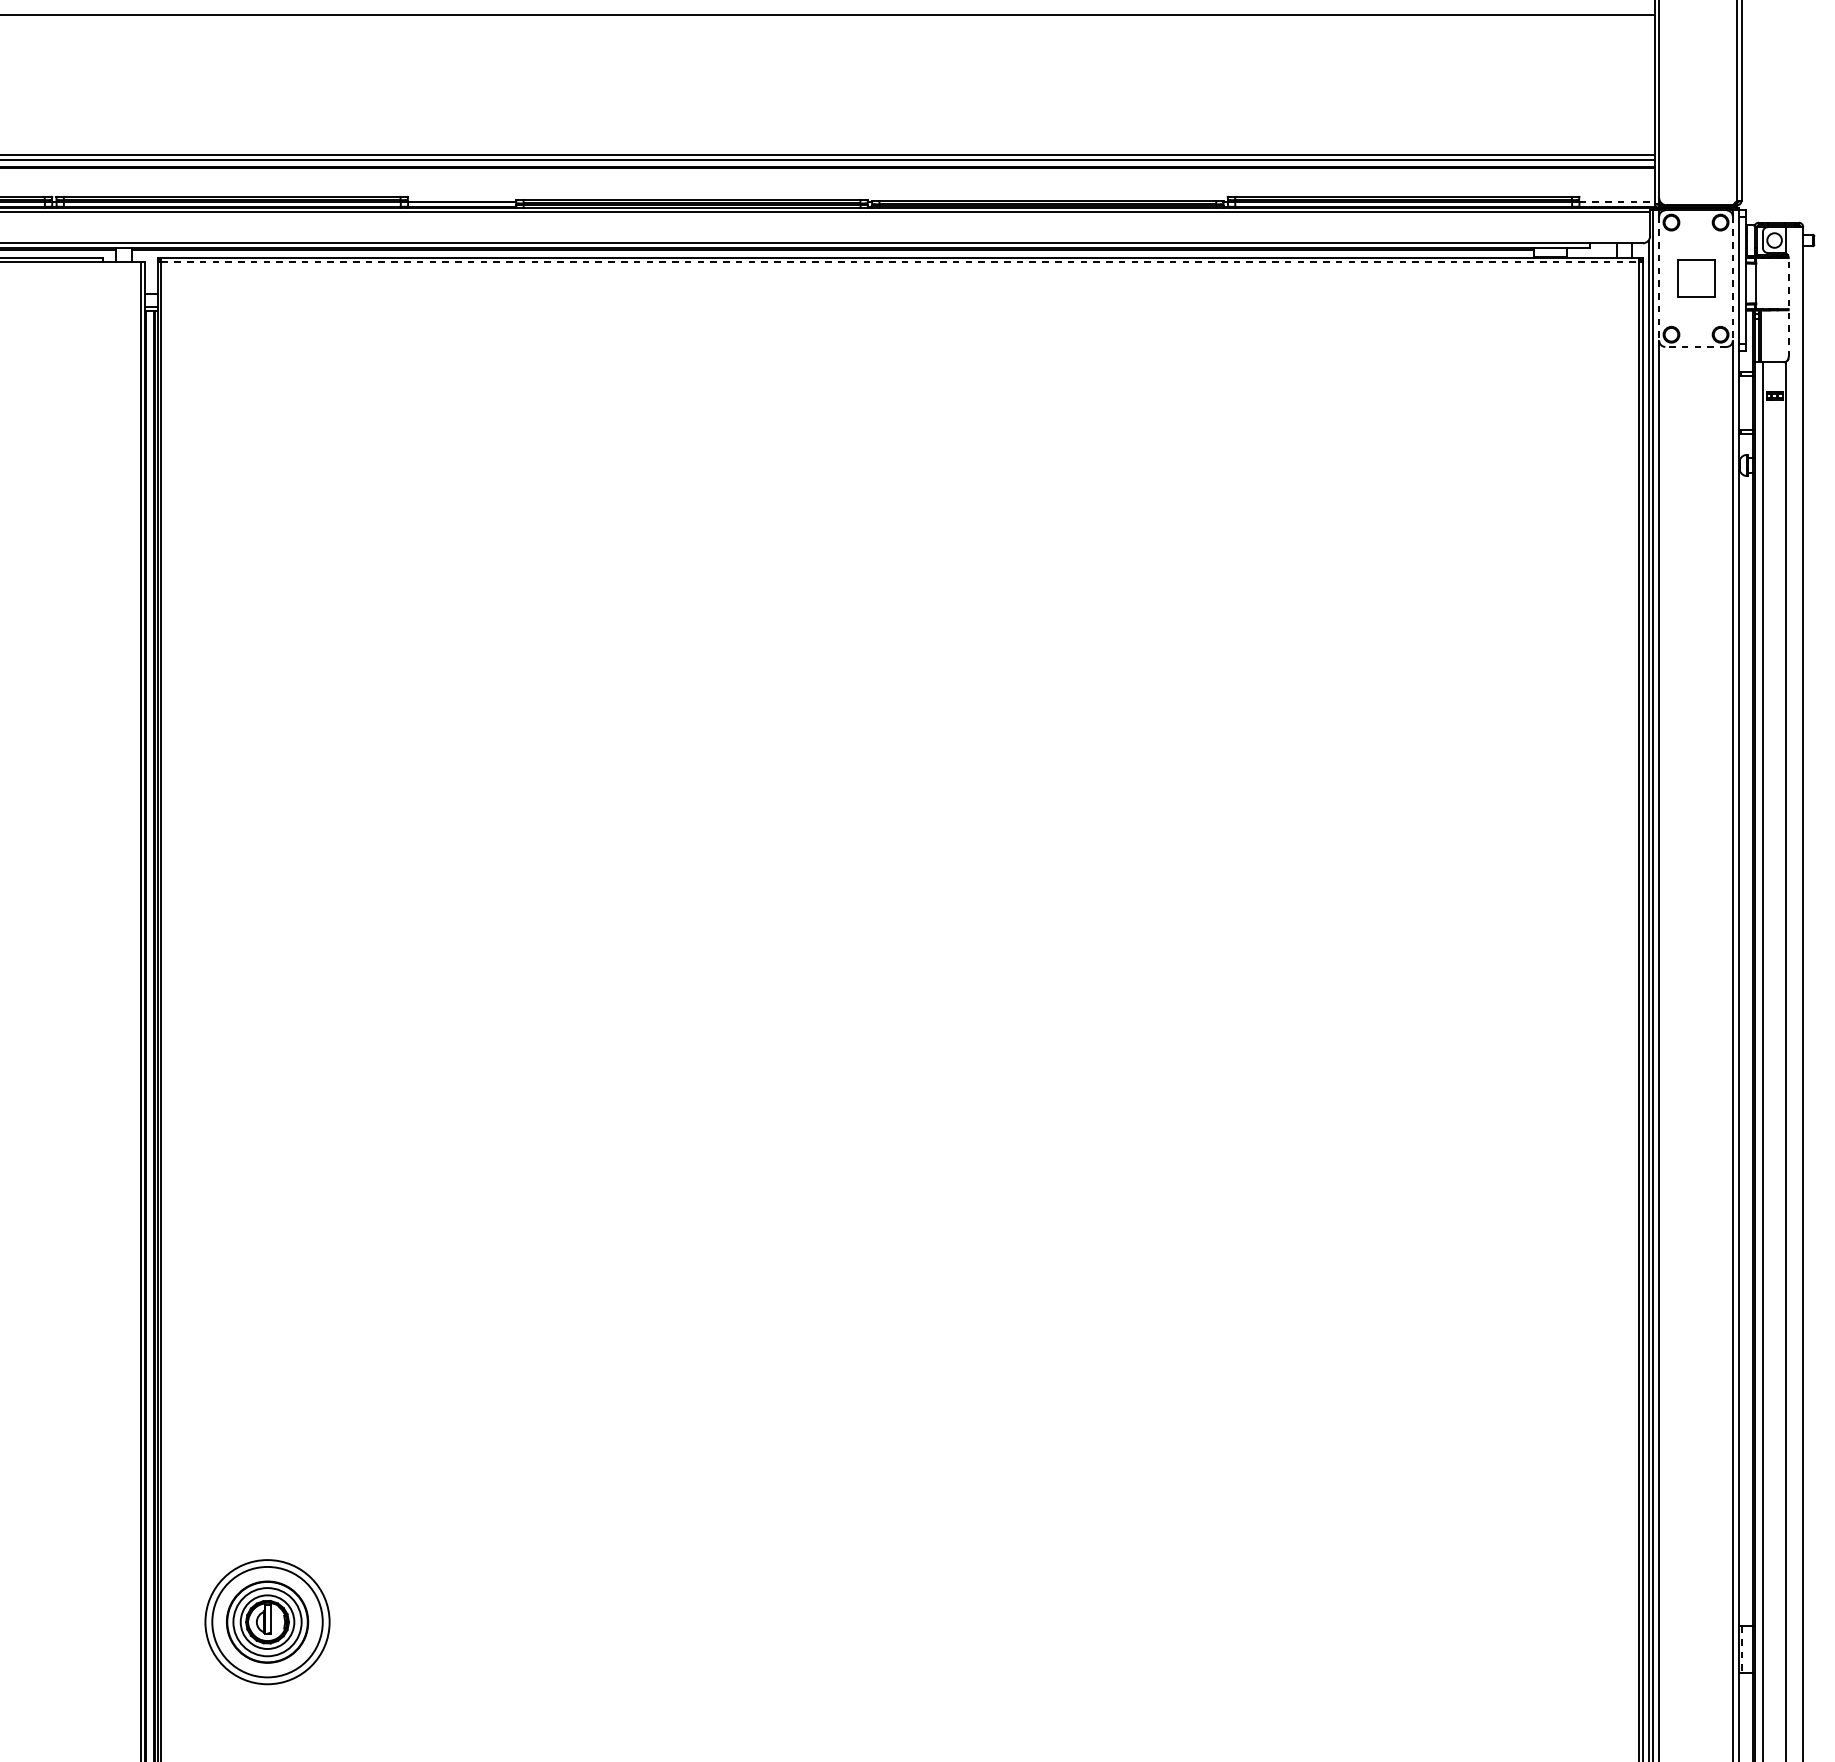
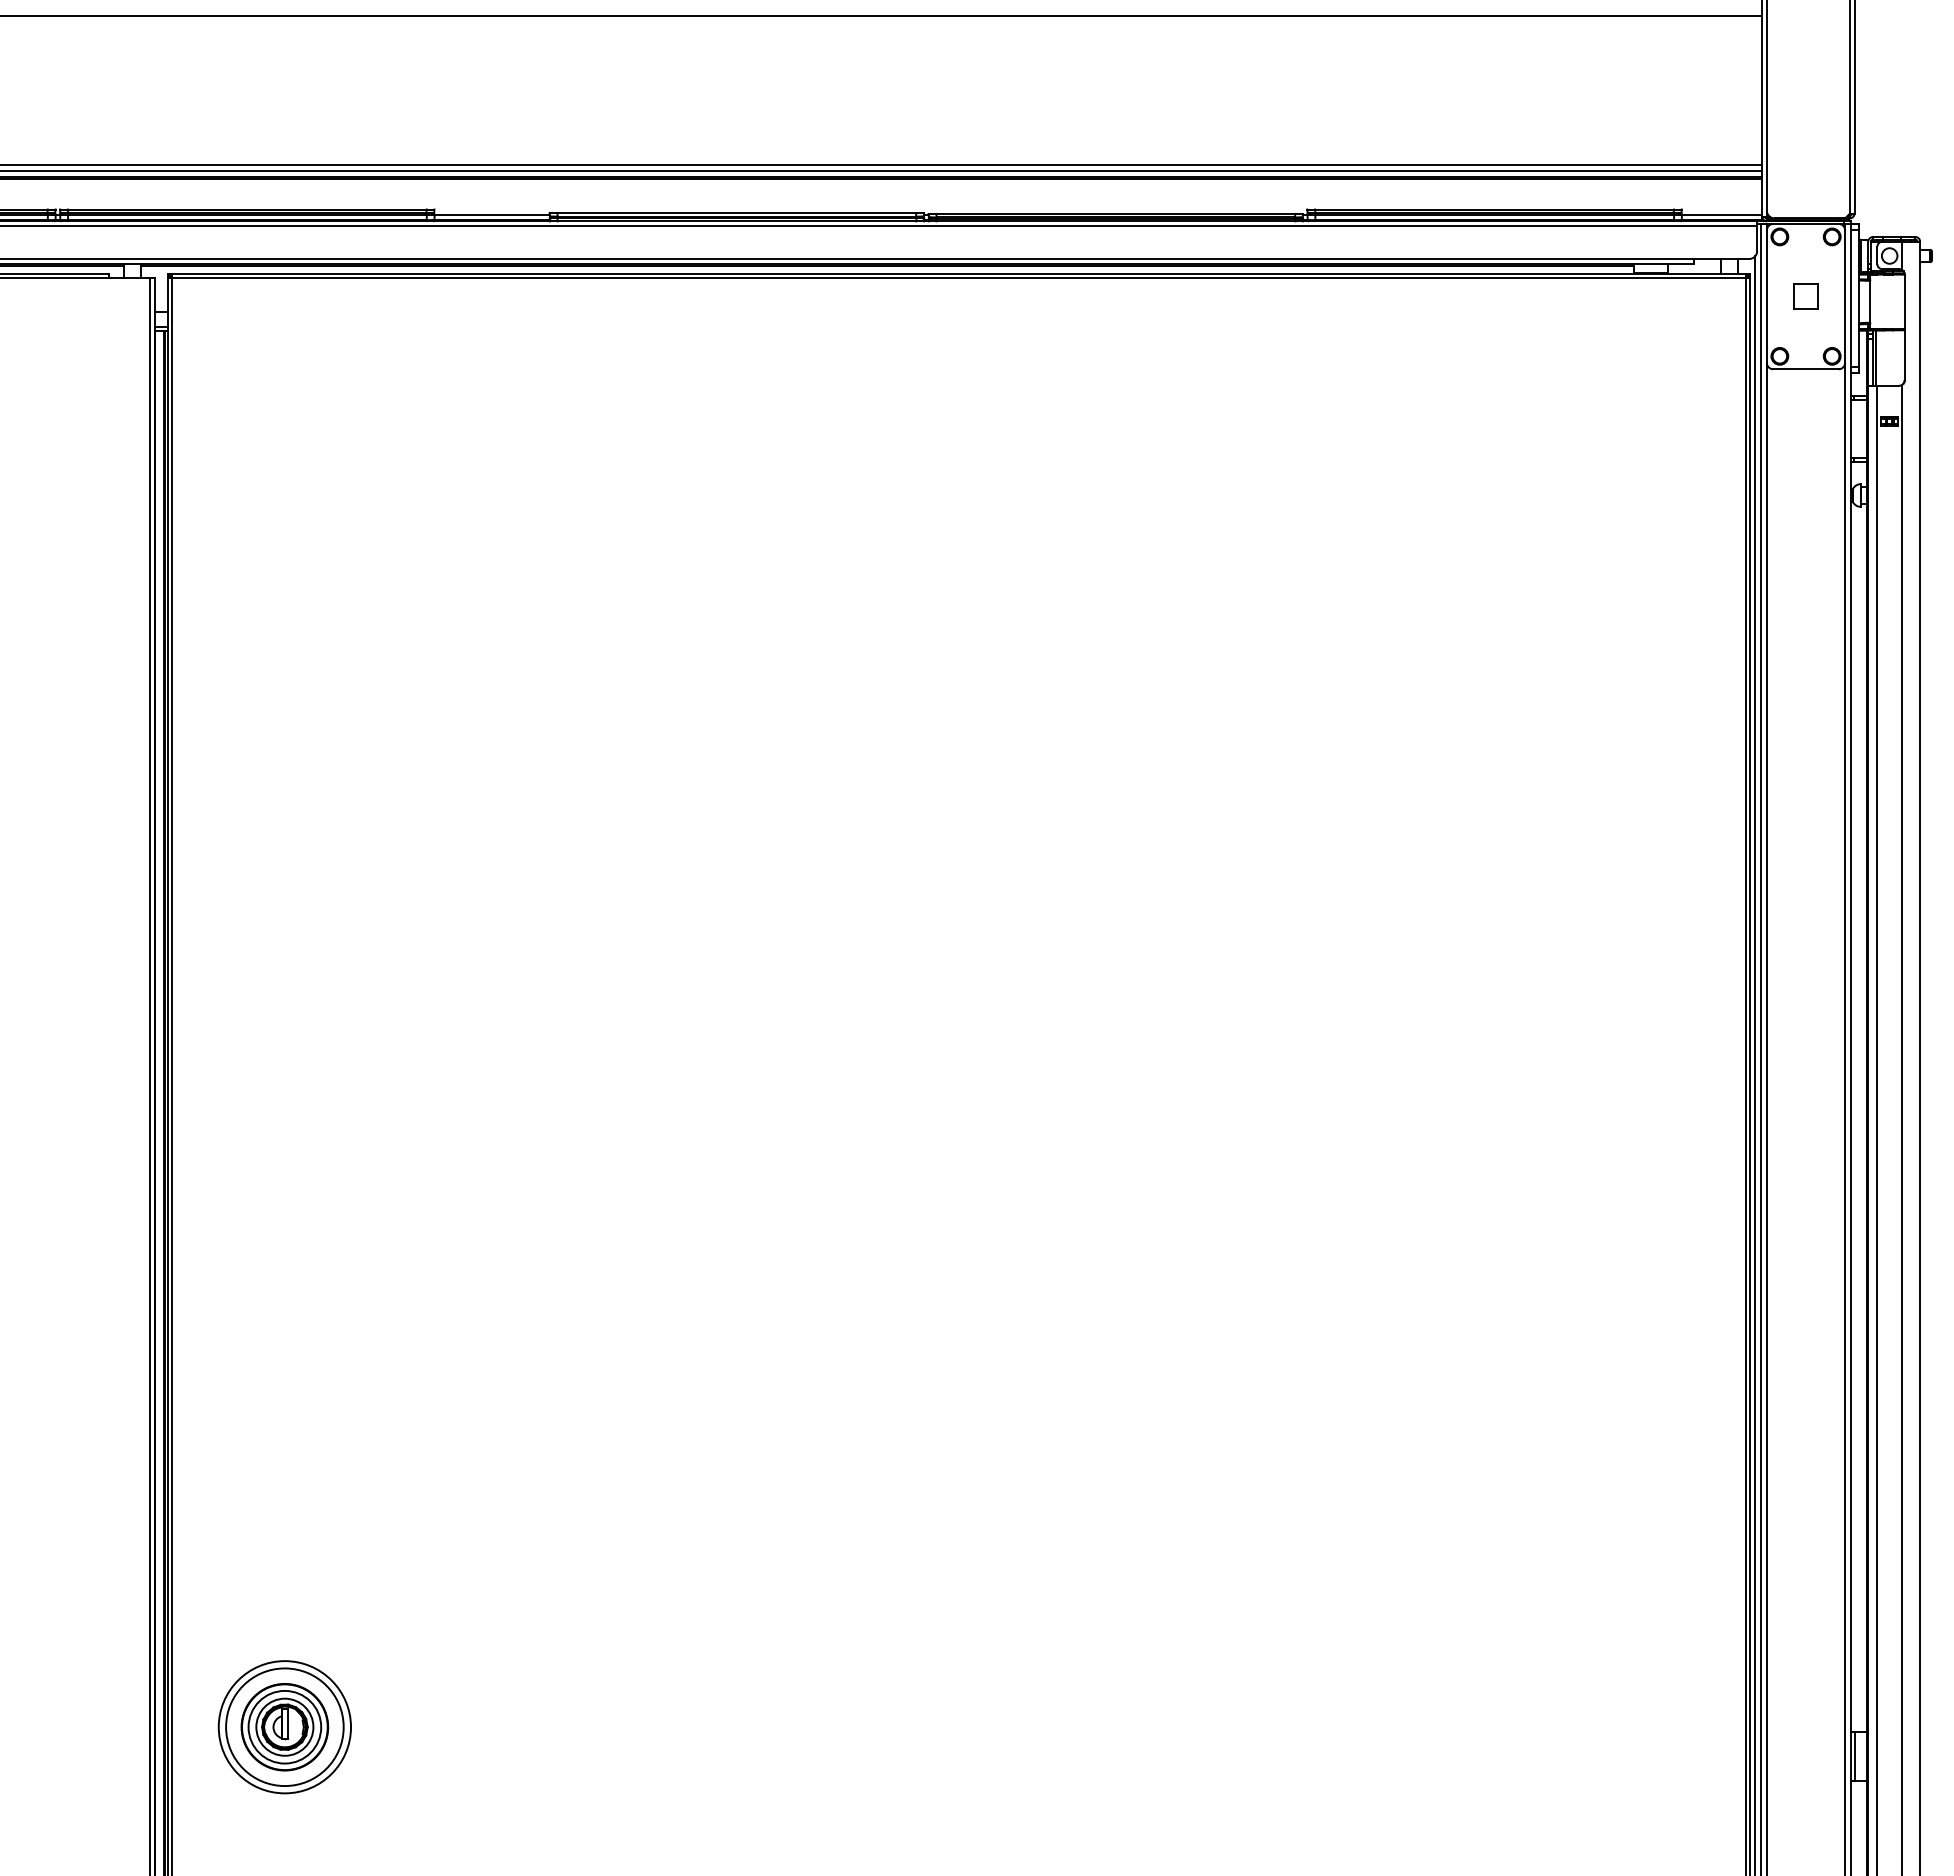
line: (1617, 202) -> (1722, 215), dashed -> solid
line: (900, 261) -> (958, 278), dashed -> solid
part: (1695, 278) -> (1805, 296), size x0.62
line: (1658, 279) -> (1766, 297), dashed -> solid
line: (1733, 279) -> (1845, 297), dashed -> solid
line: (1788, 306) -> (1904, 326), dashed -> solid
line: (1696, 347) -> (1806, 369), dashed -> solid
line: (1742, 1649) -> (1855, 1756), dashed -> solid

